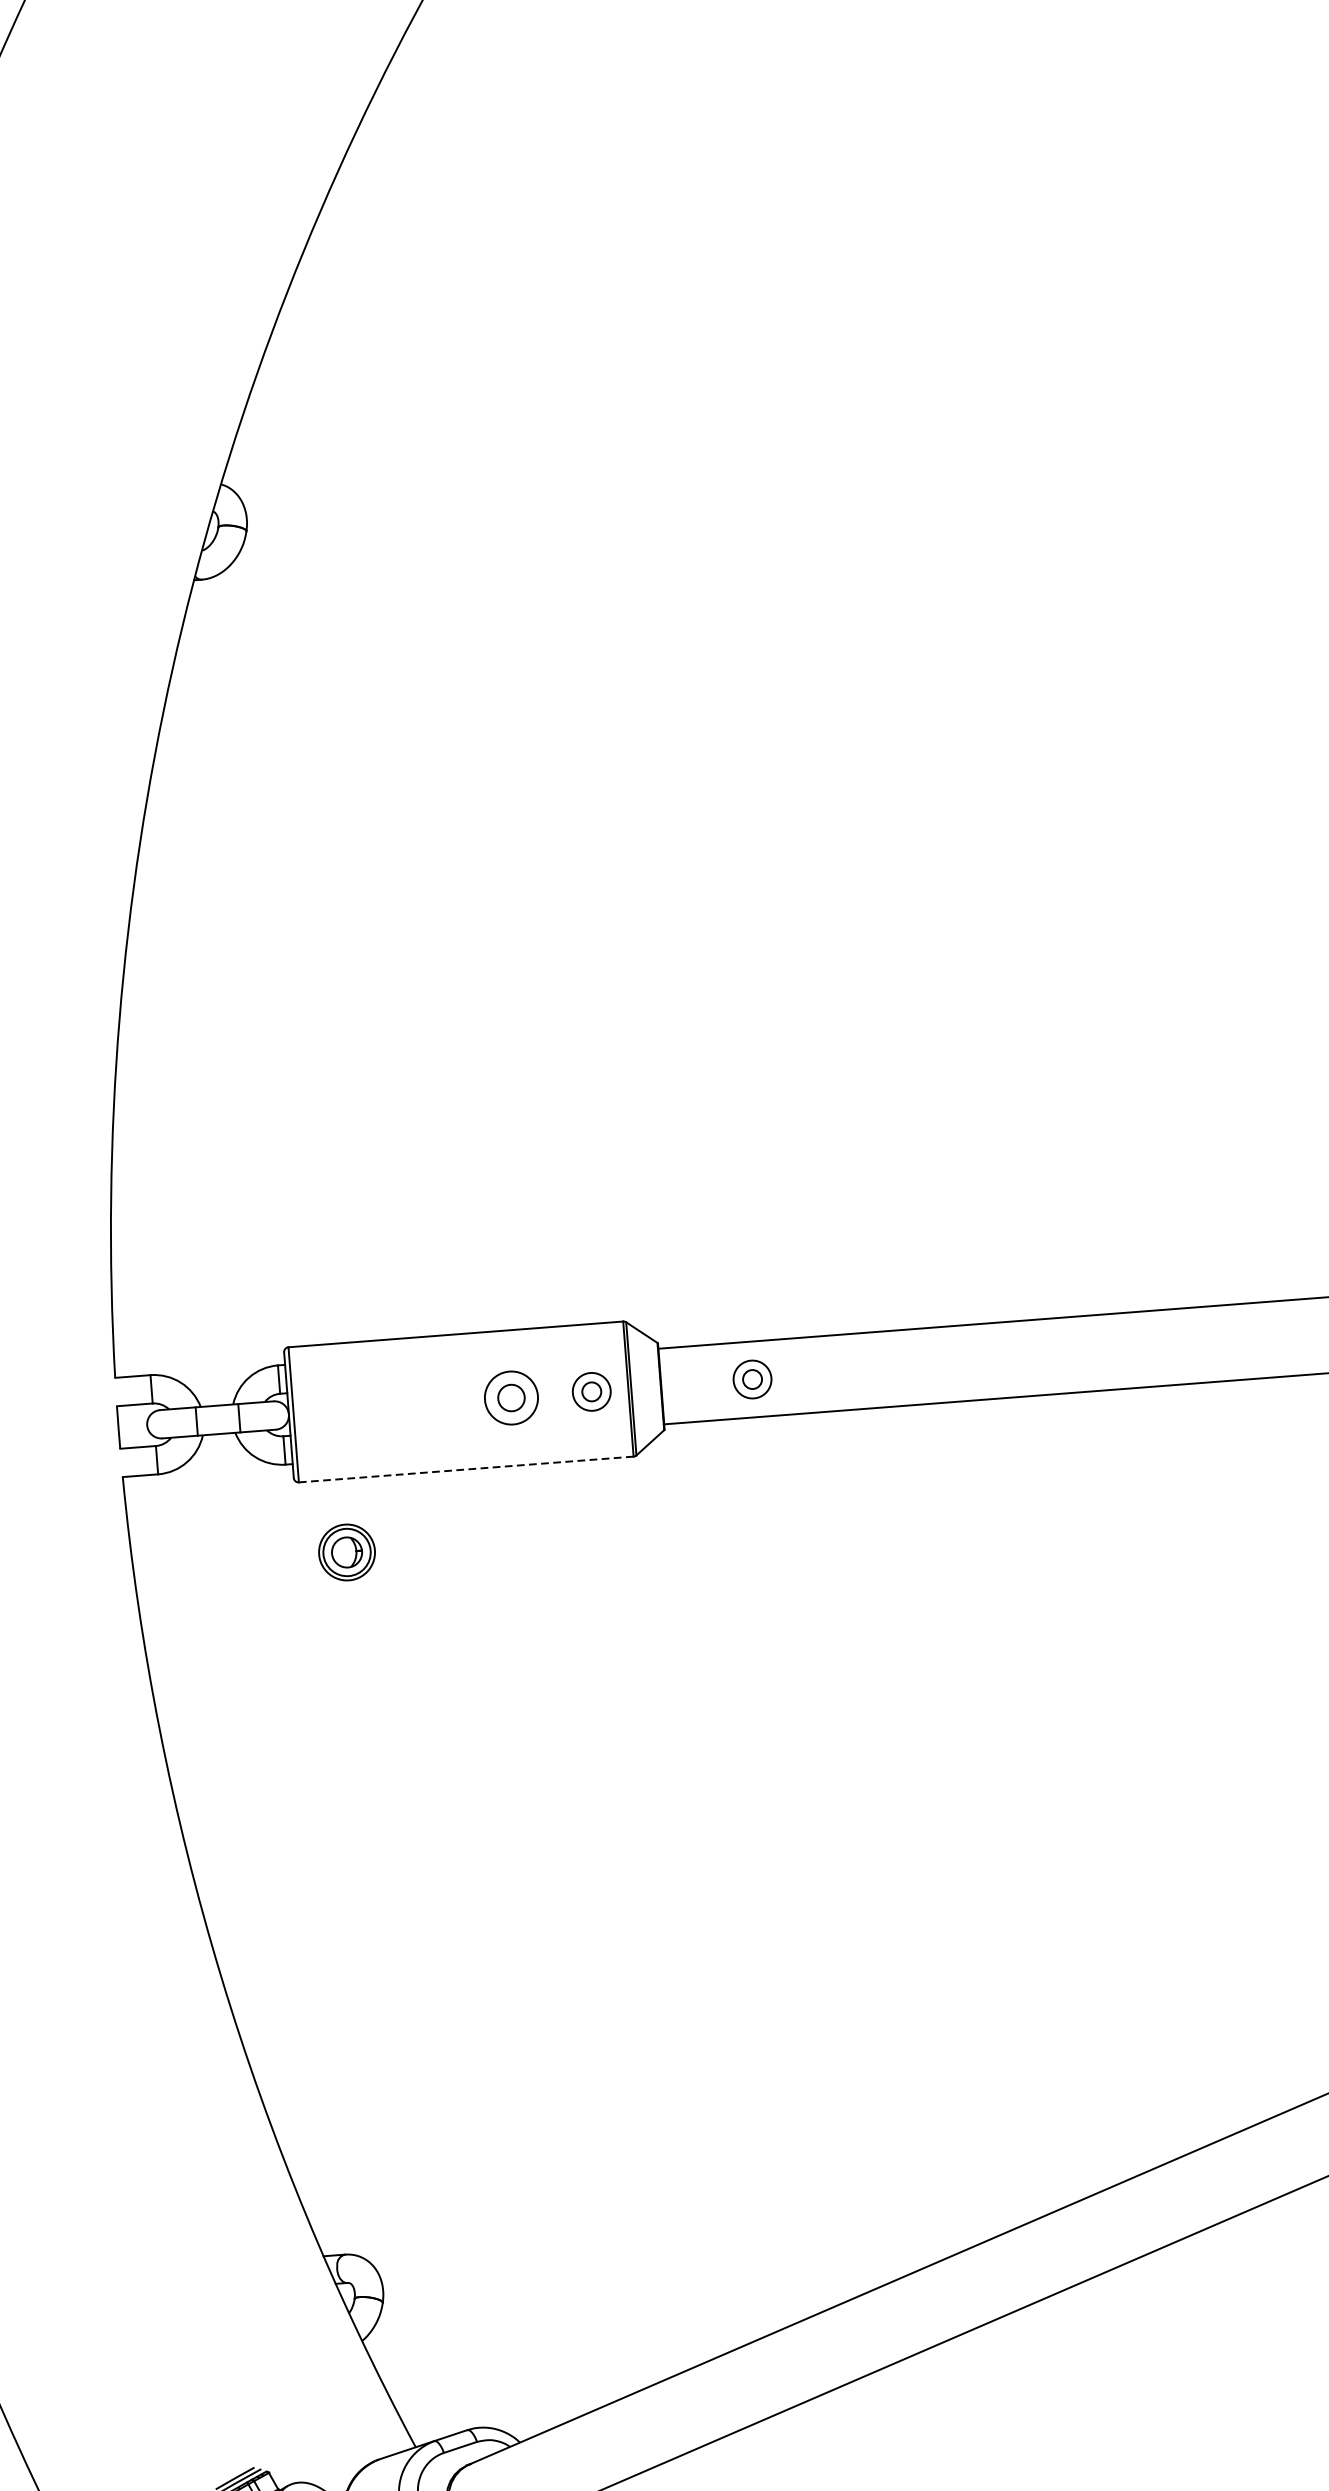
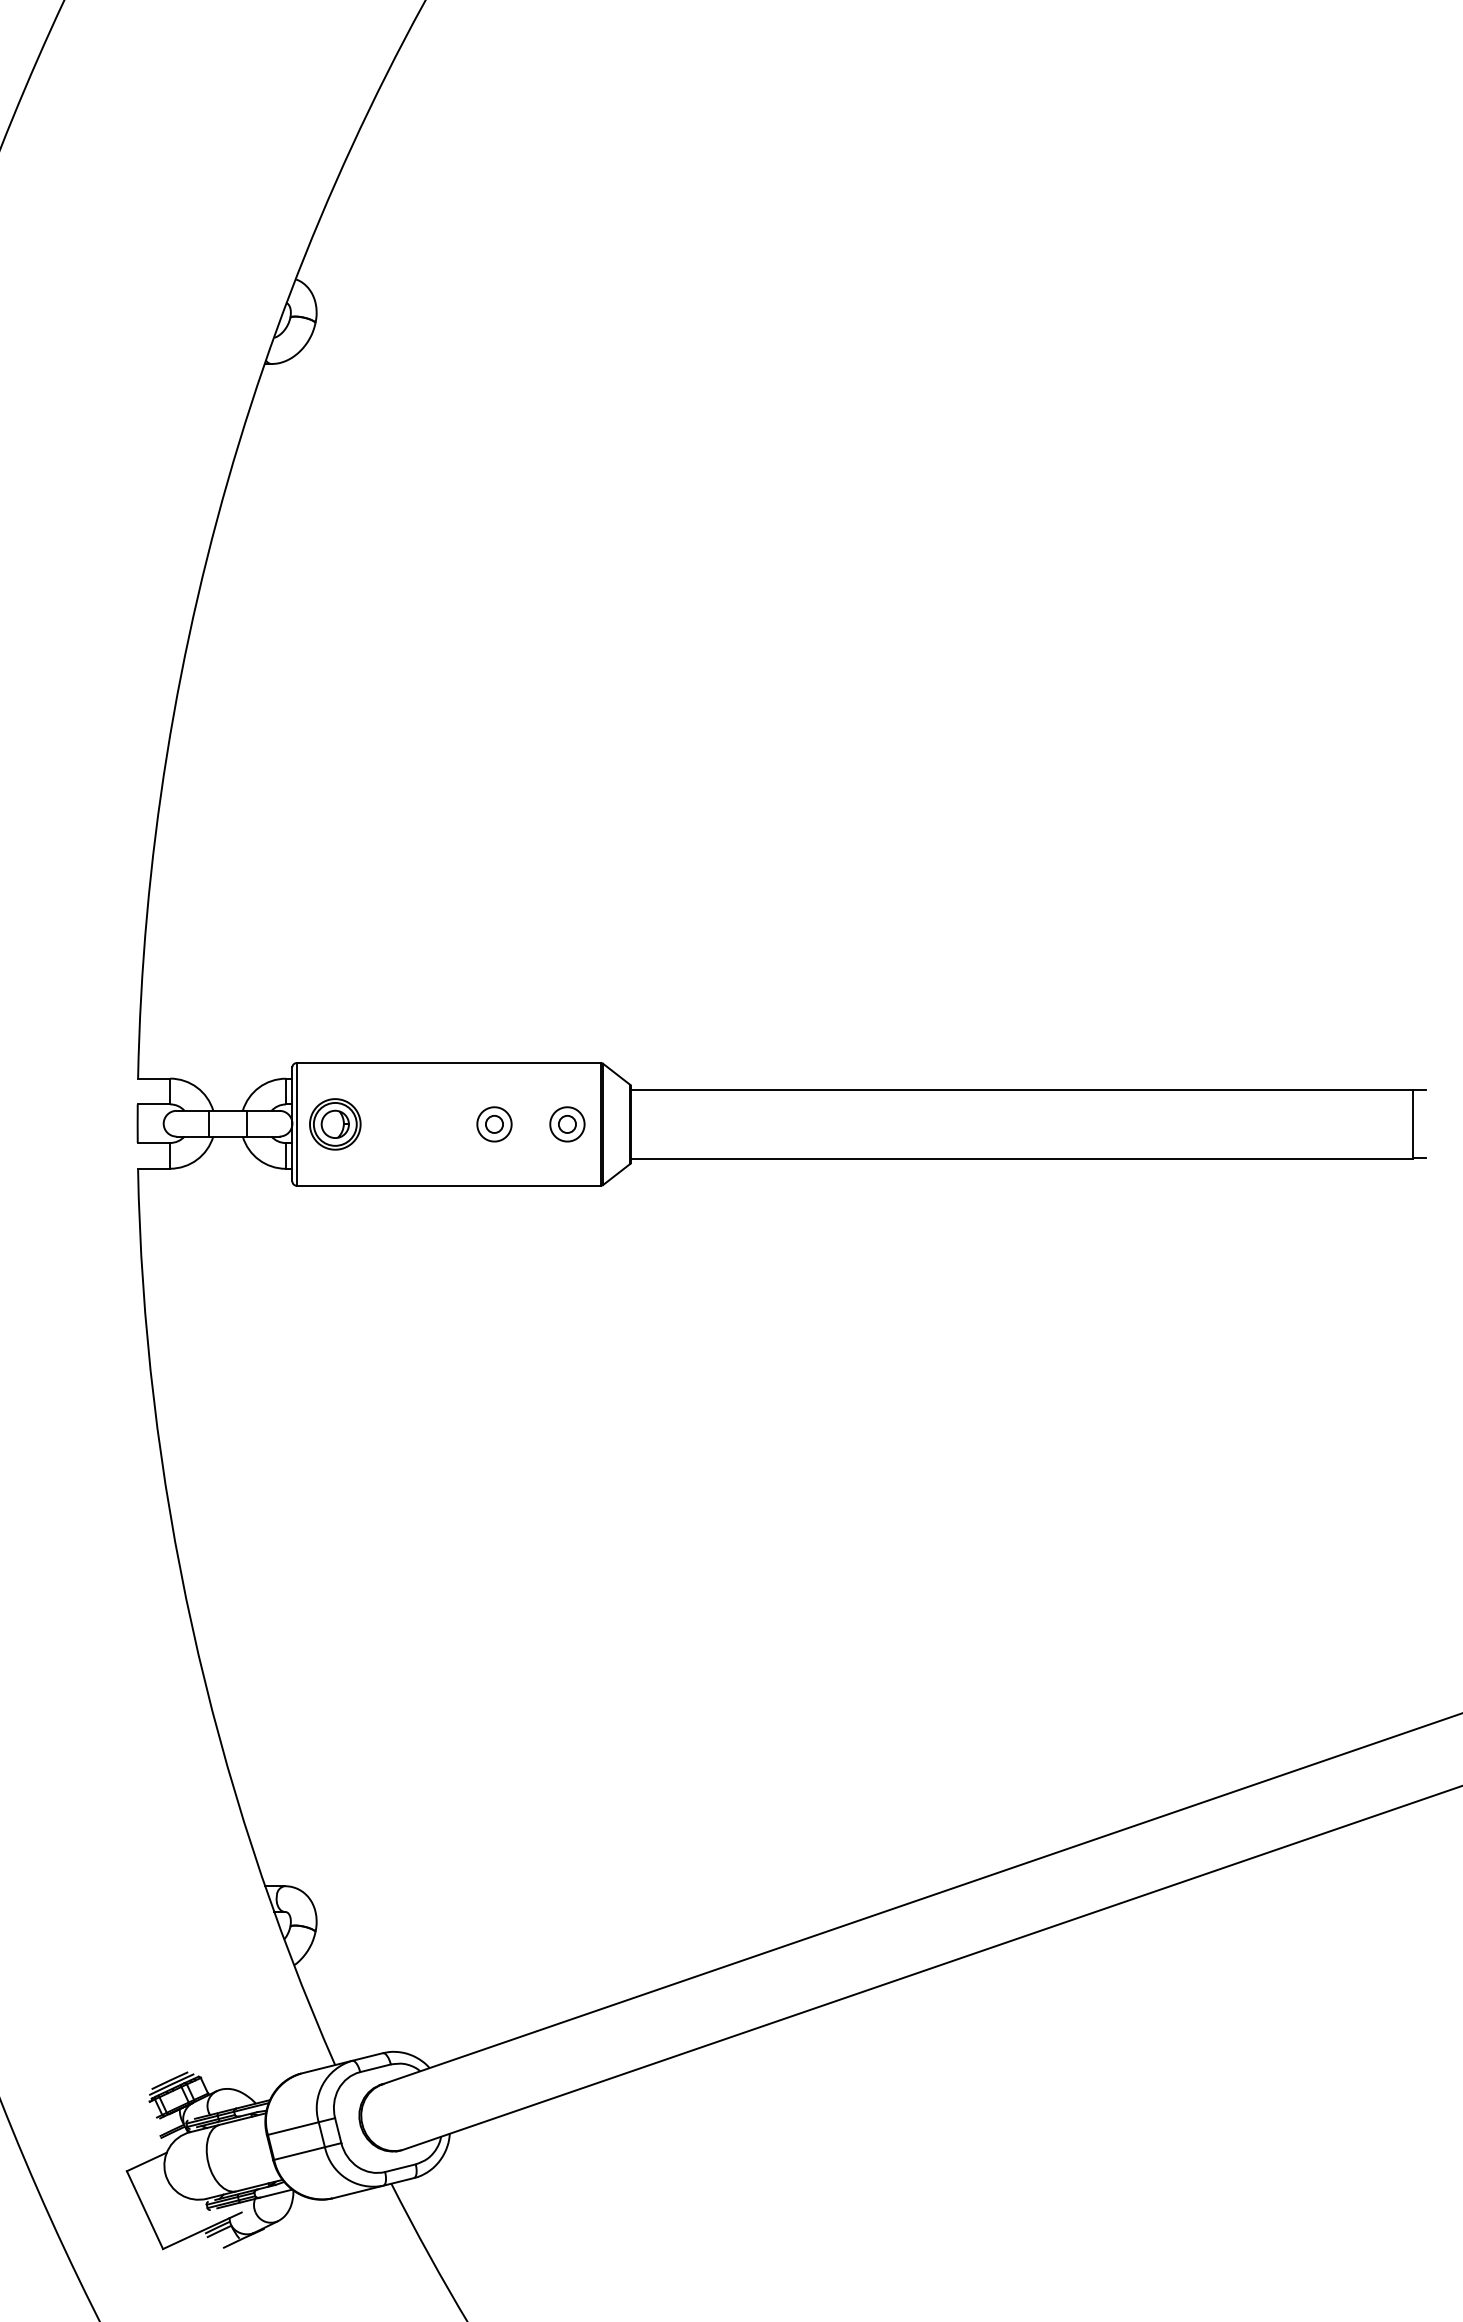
part: (752, 1379) -> (713, 1124), removed
part: (511, 1398) -> (494, 1124), size x0.71
line: (466, 1469) -> (448, 1185), dashed -> solid
part: (347, 1552) -> (335, 1124), moved

